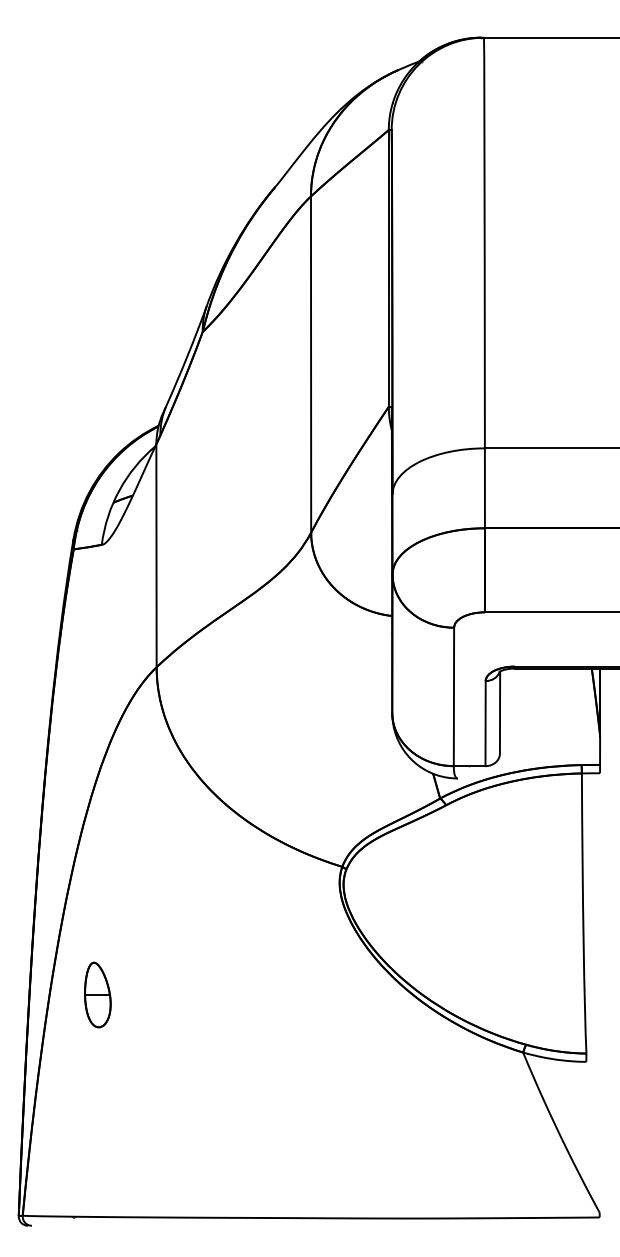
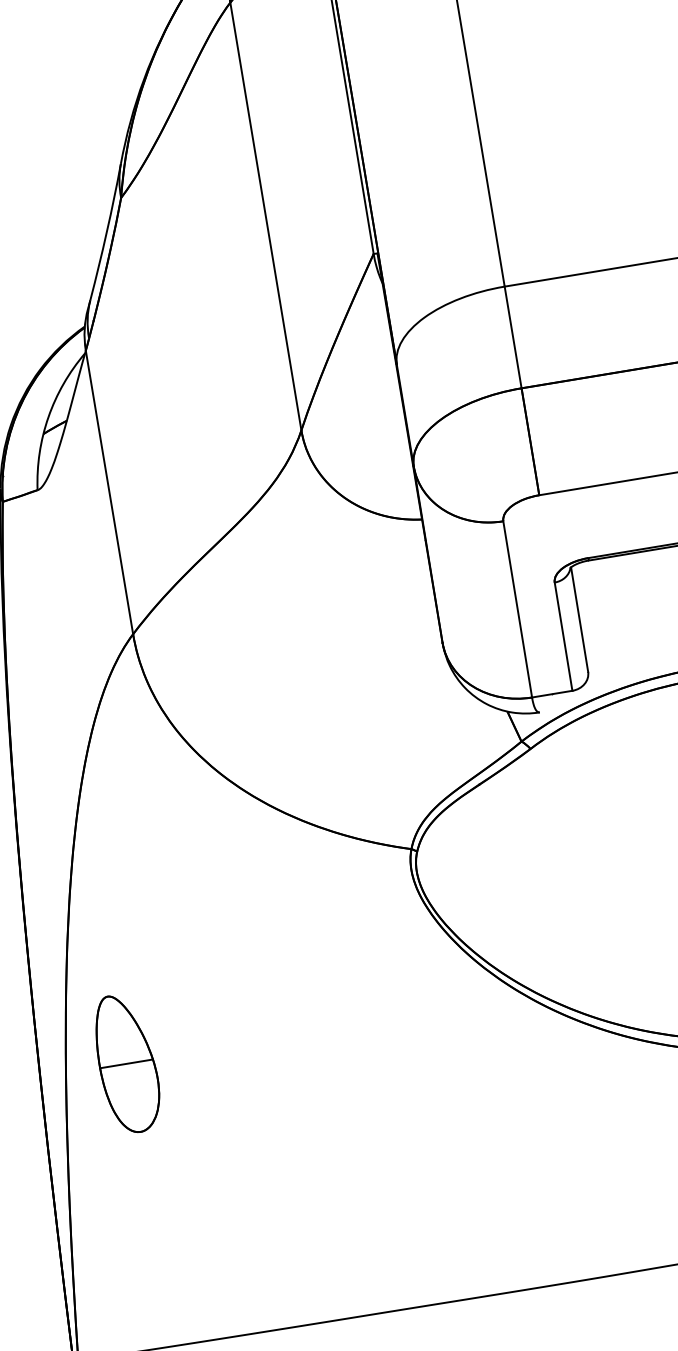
part: (97, 994) -> (126, 1063), size x1.67

